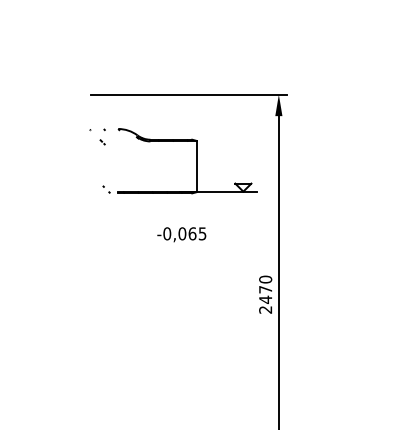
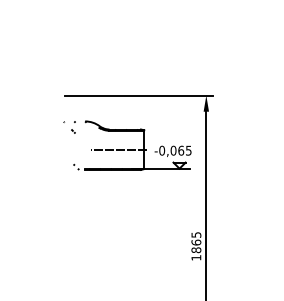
line: (163, 166) -> (119, 149), added
text: (181, 234) -> (172, 151), moved
text: (265, 294) -> (196, 246), 2470 -> 1865

